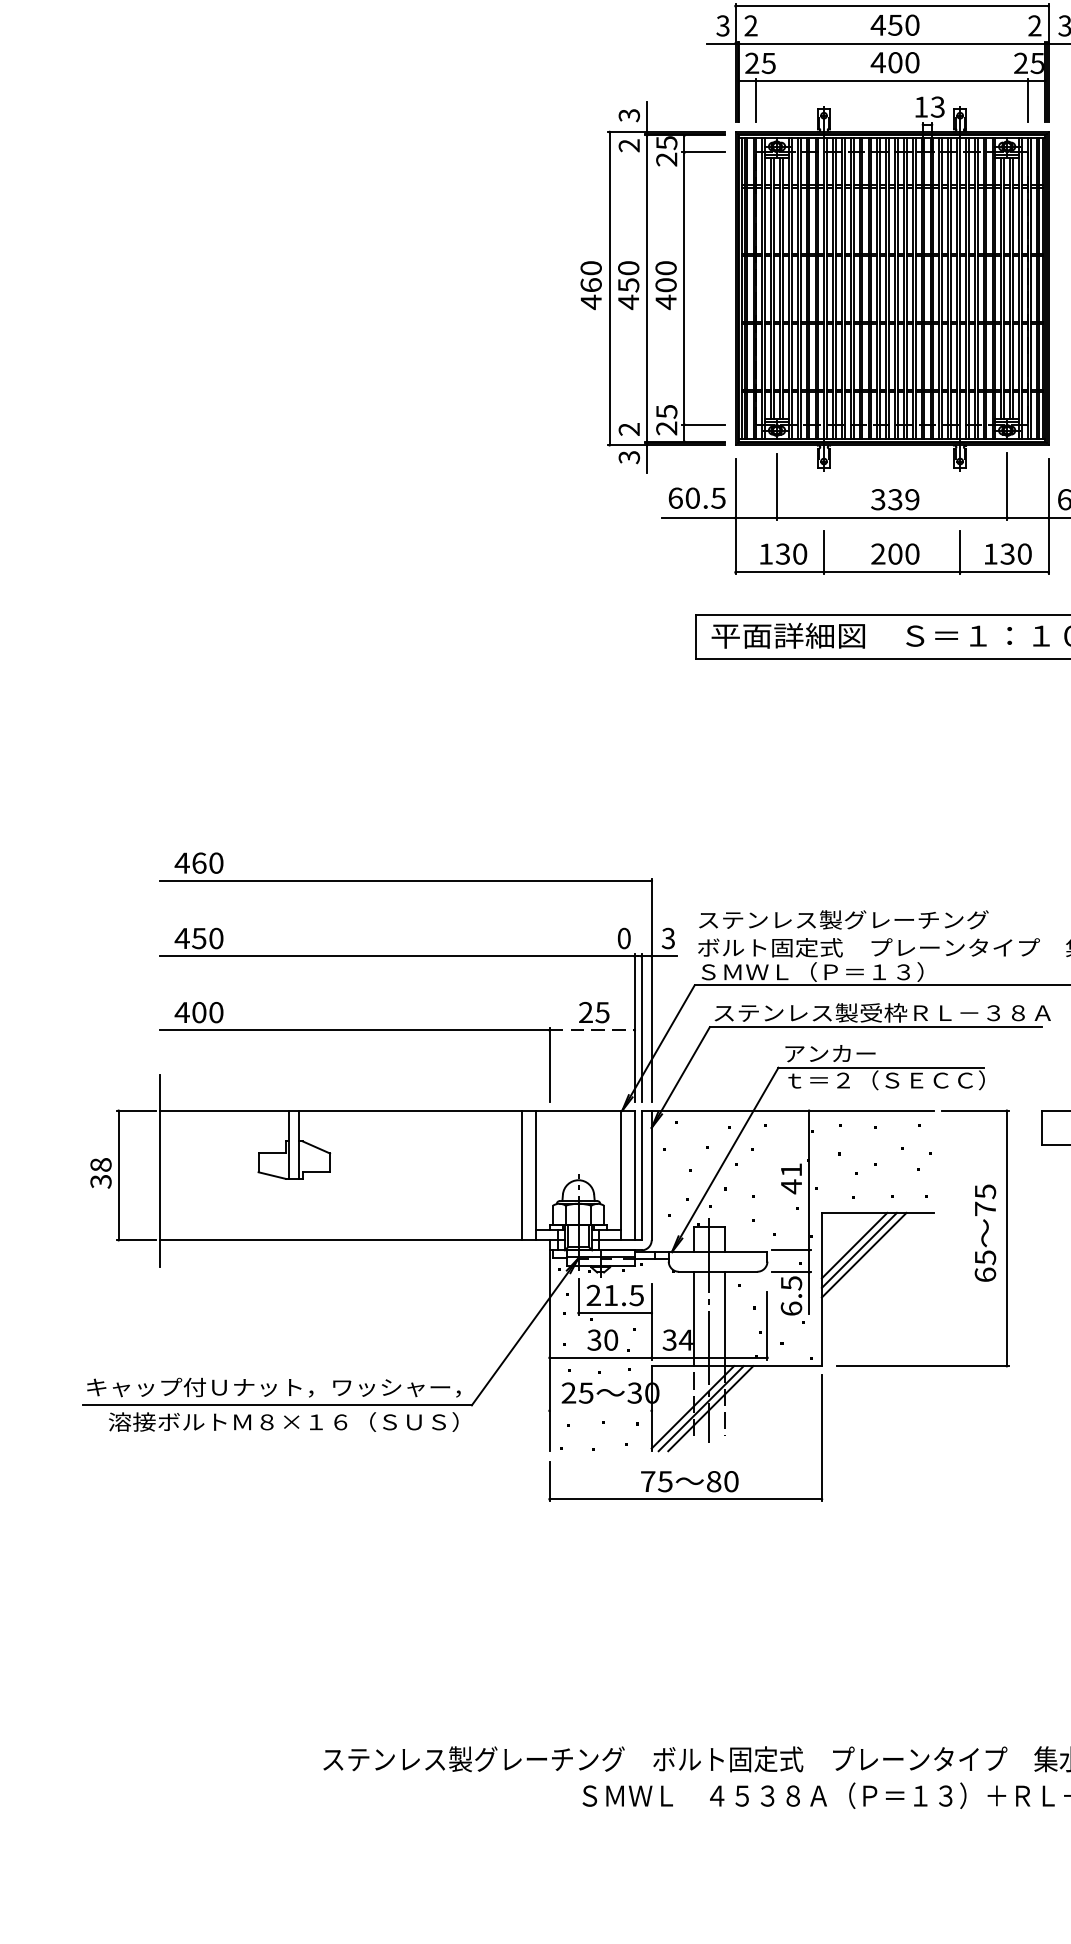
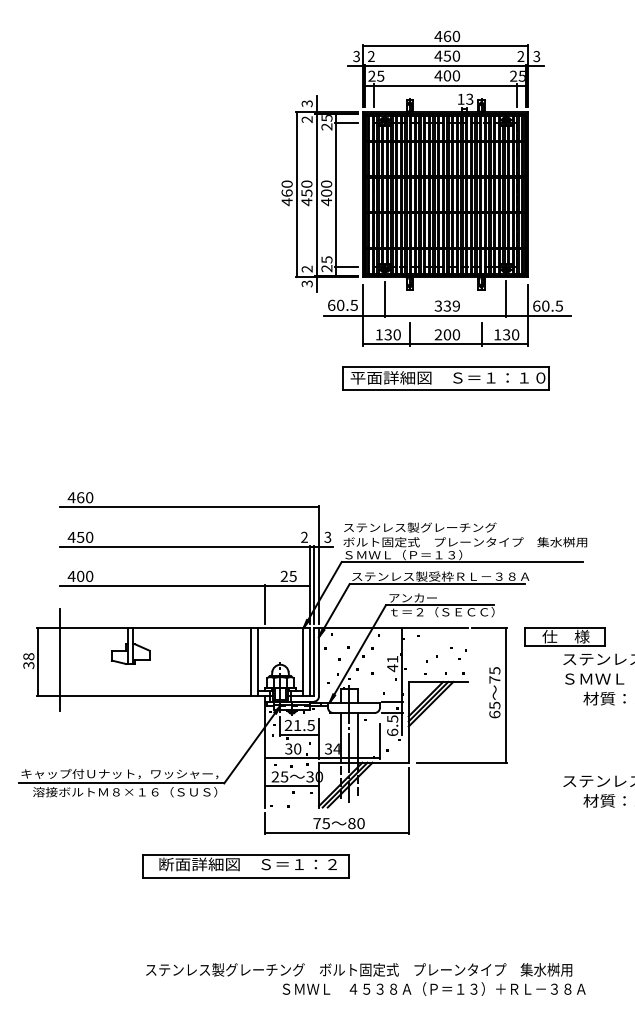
text: (624, 936) -> (304, 536), 0 -> 2
line: (593, 1029) -> (288, 585), dashed -> solid
line: (601, 1411) -> (292, 786), added
part: (512, 1563) -> (245, 866), added

